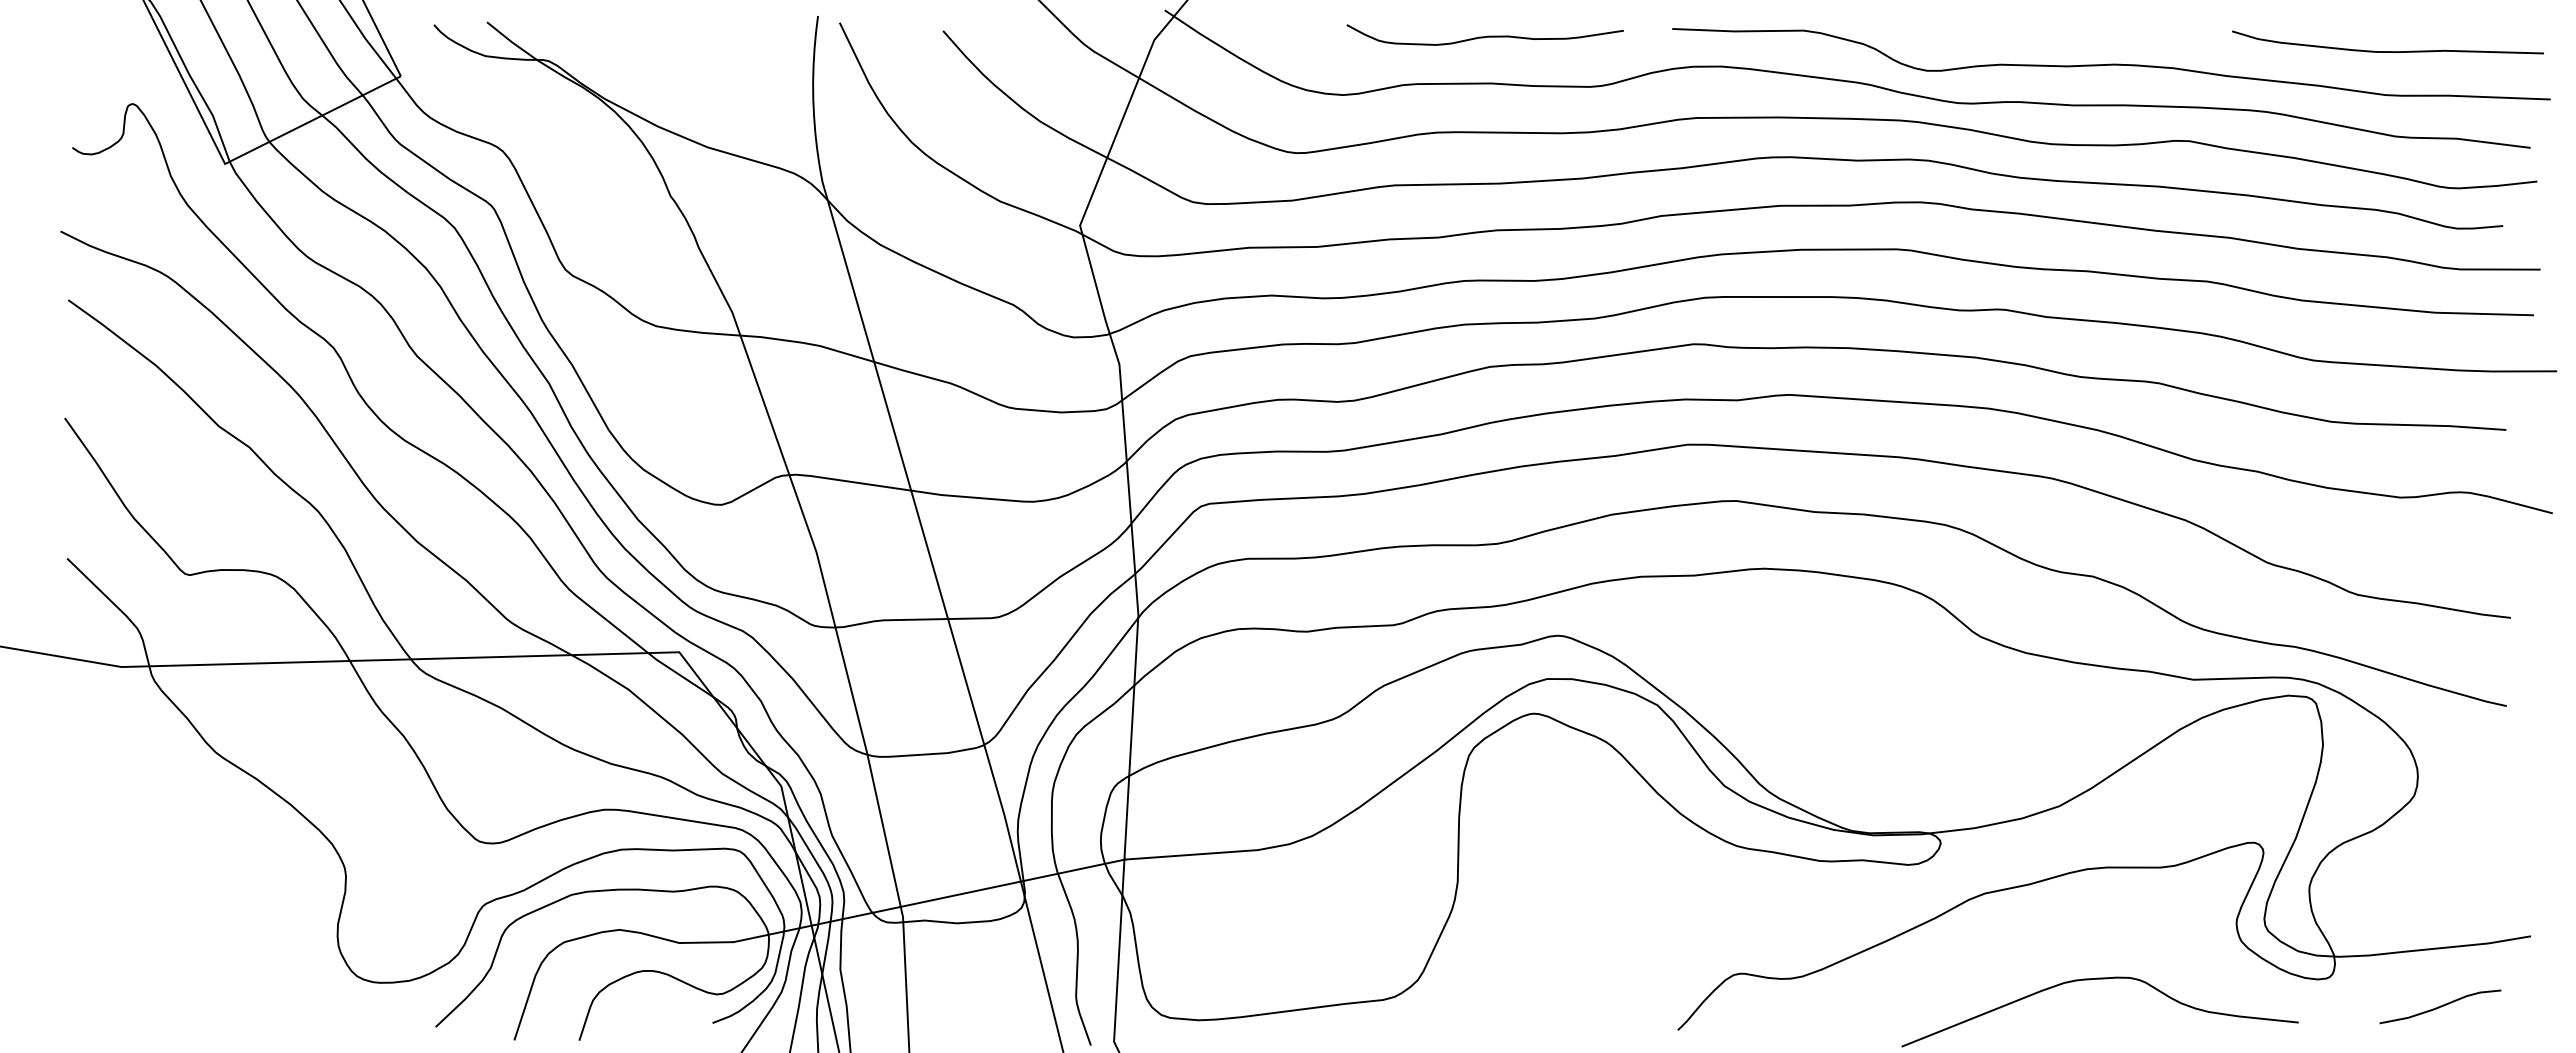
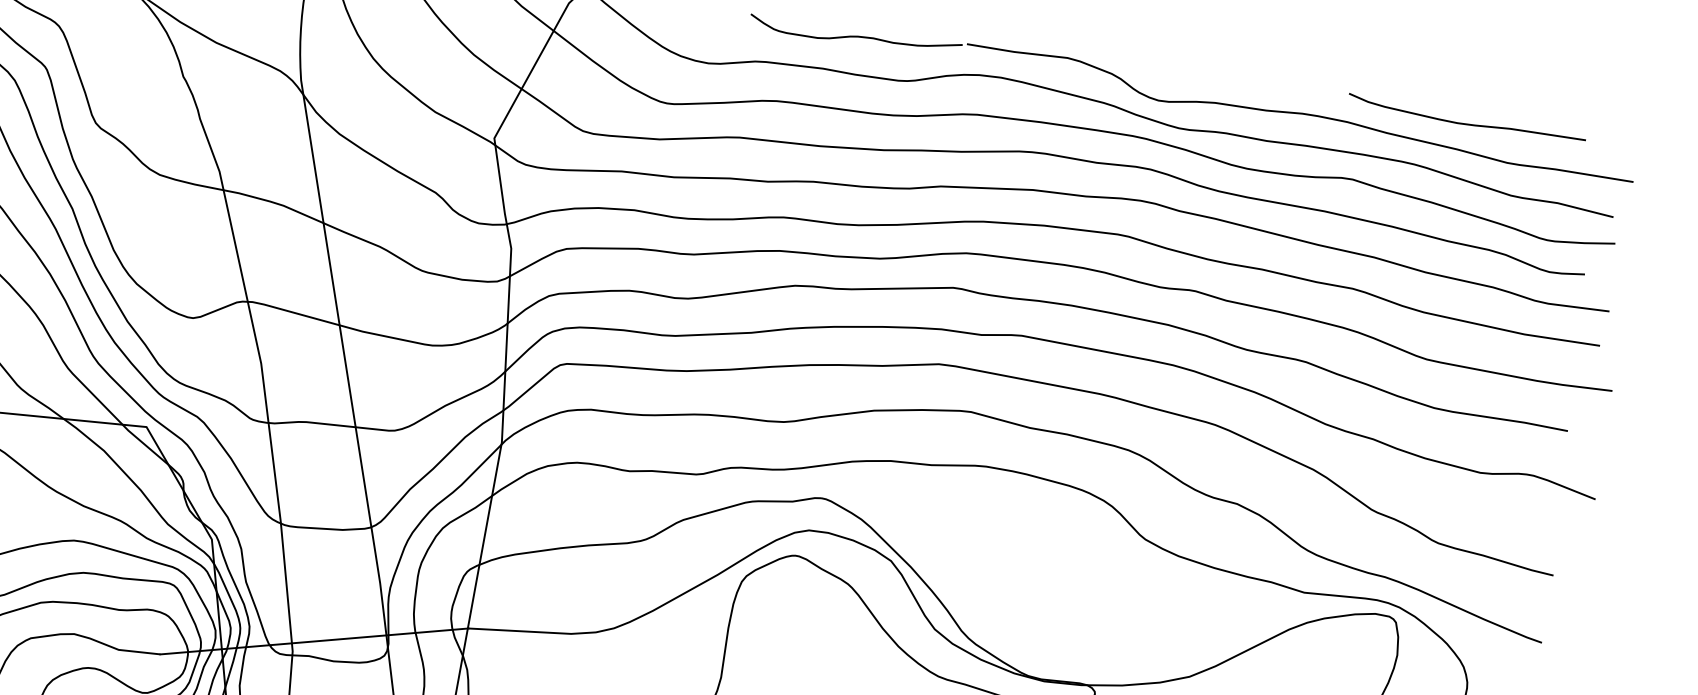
curve: (1484, 36) -> (855, 36), moved
curve: (2387, 51) -> (1466, 123), moved

